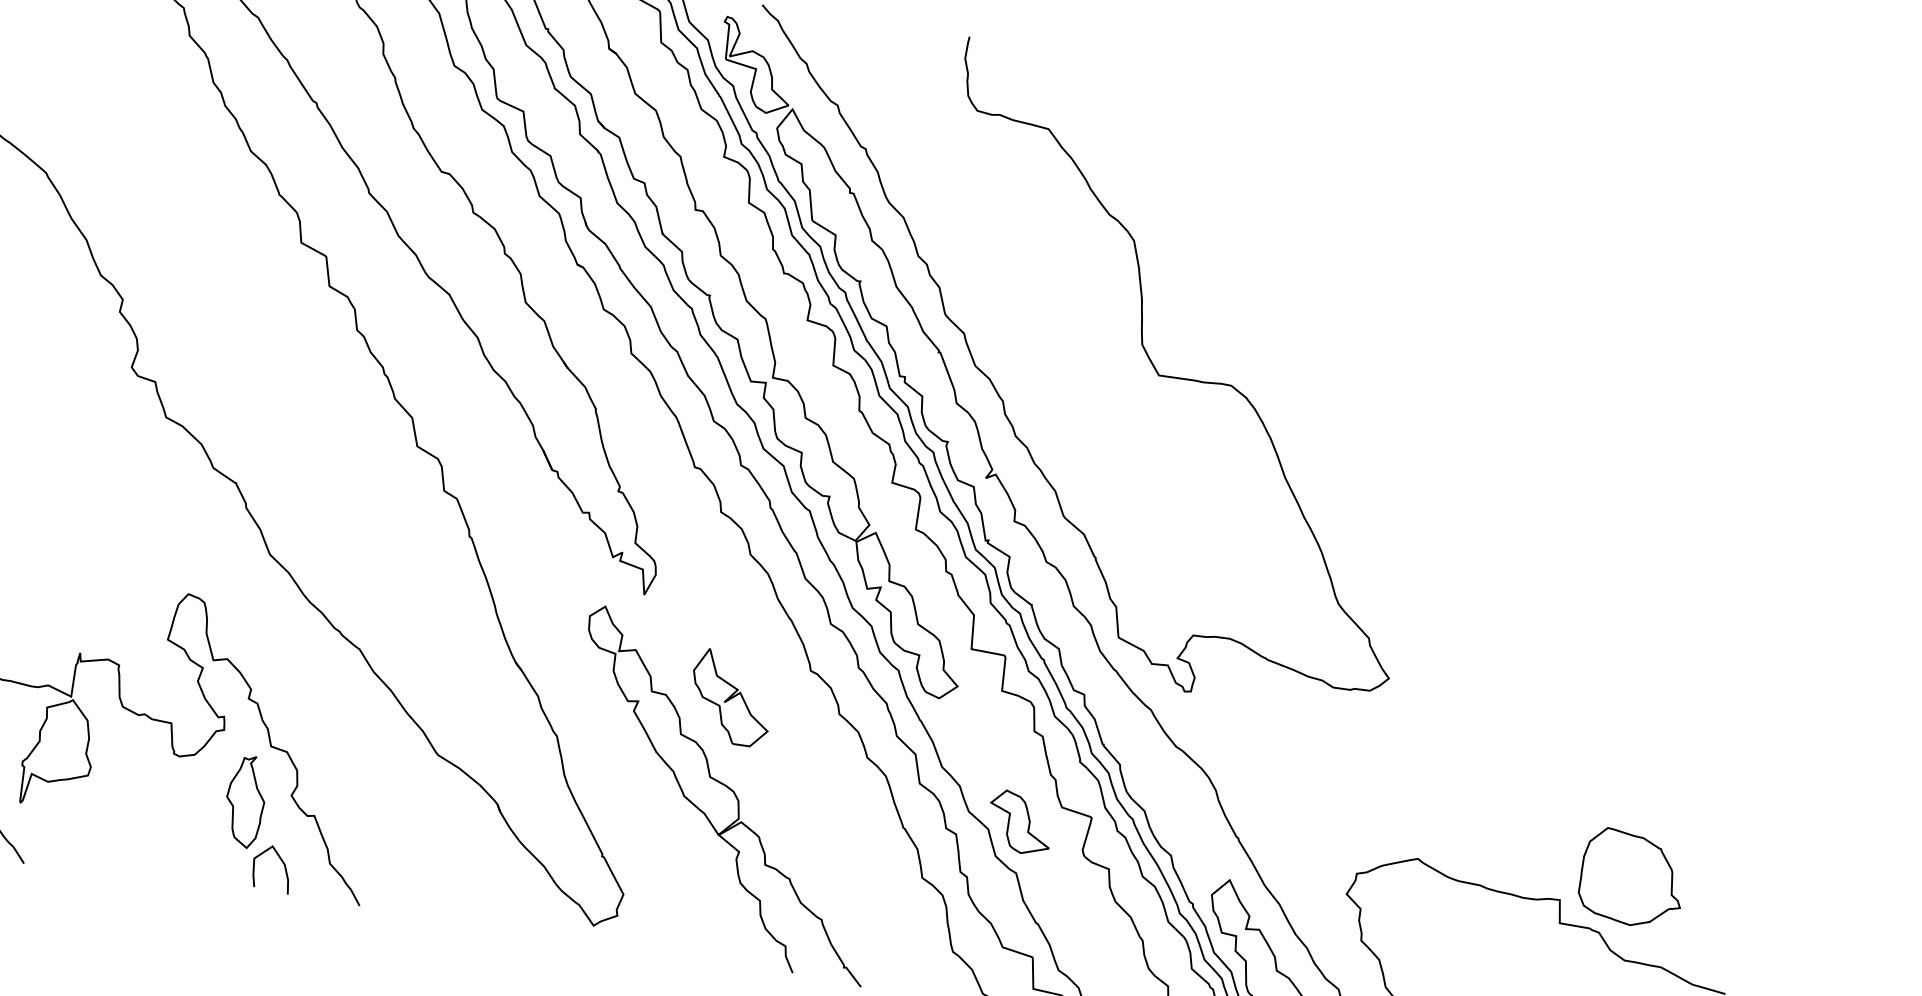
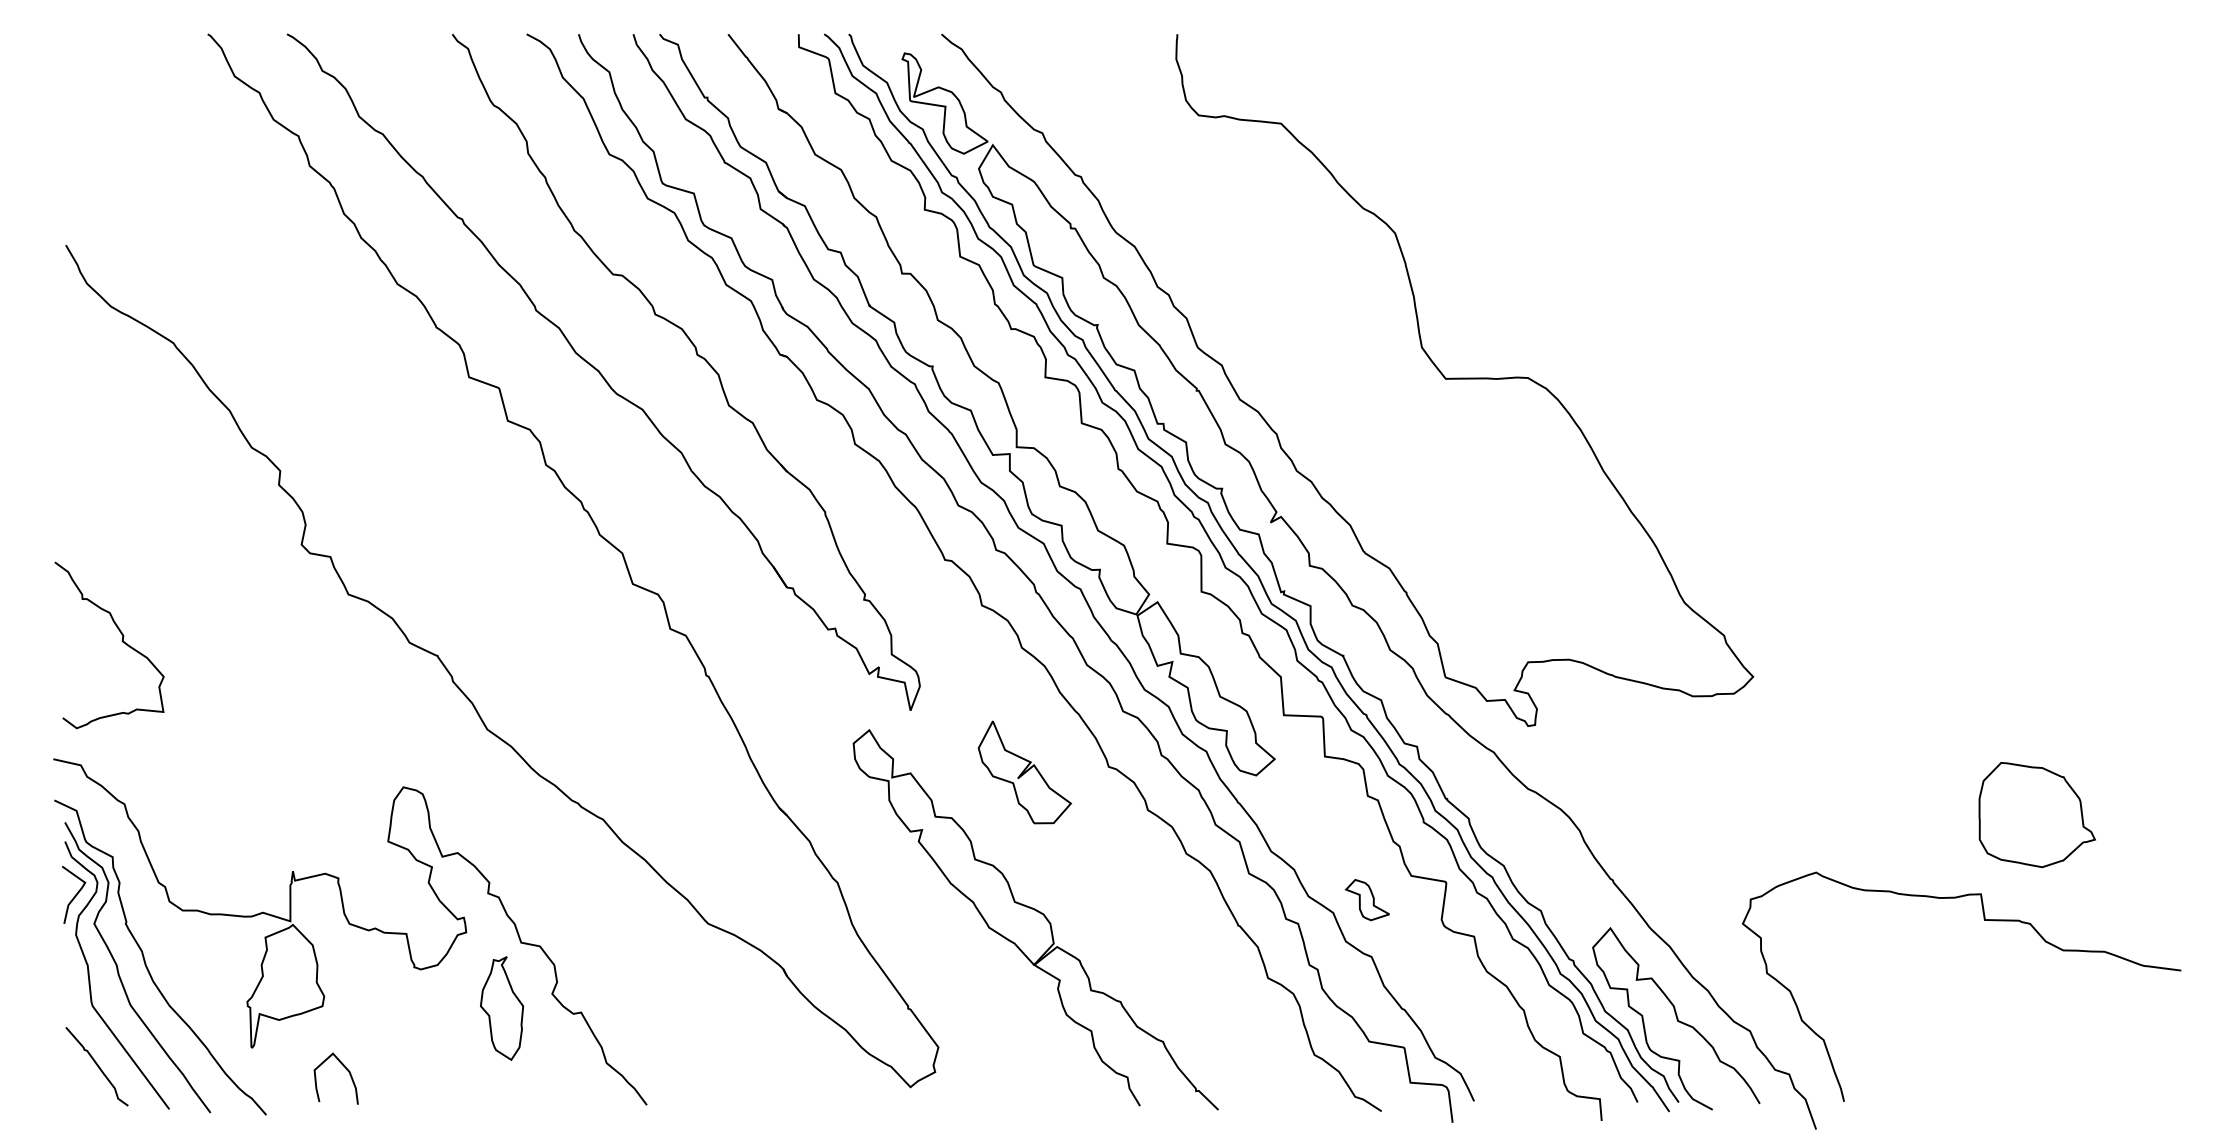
part: (730, 697) -> (1024, 772), moved
part: (1020, 822) -> (1367, 899), size x0.6
curve: (282, 863) -> (346, 1070), moved
part: (1631, 878) -> (2036, 815), moved

